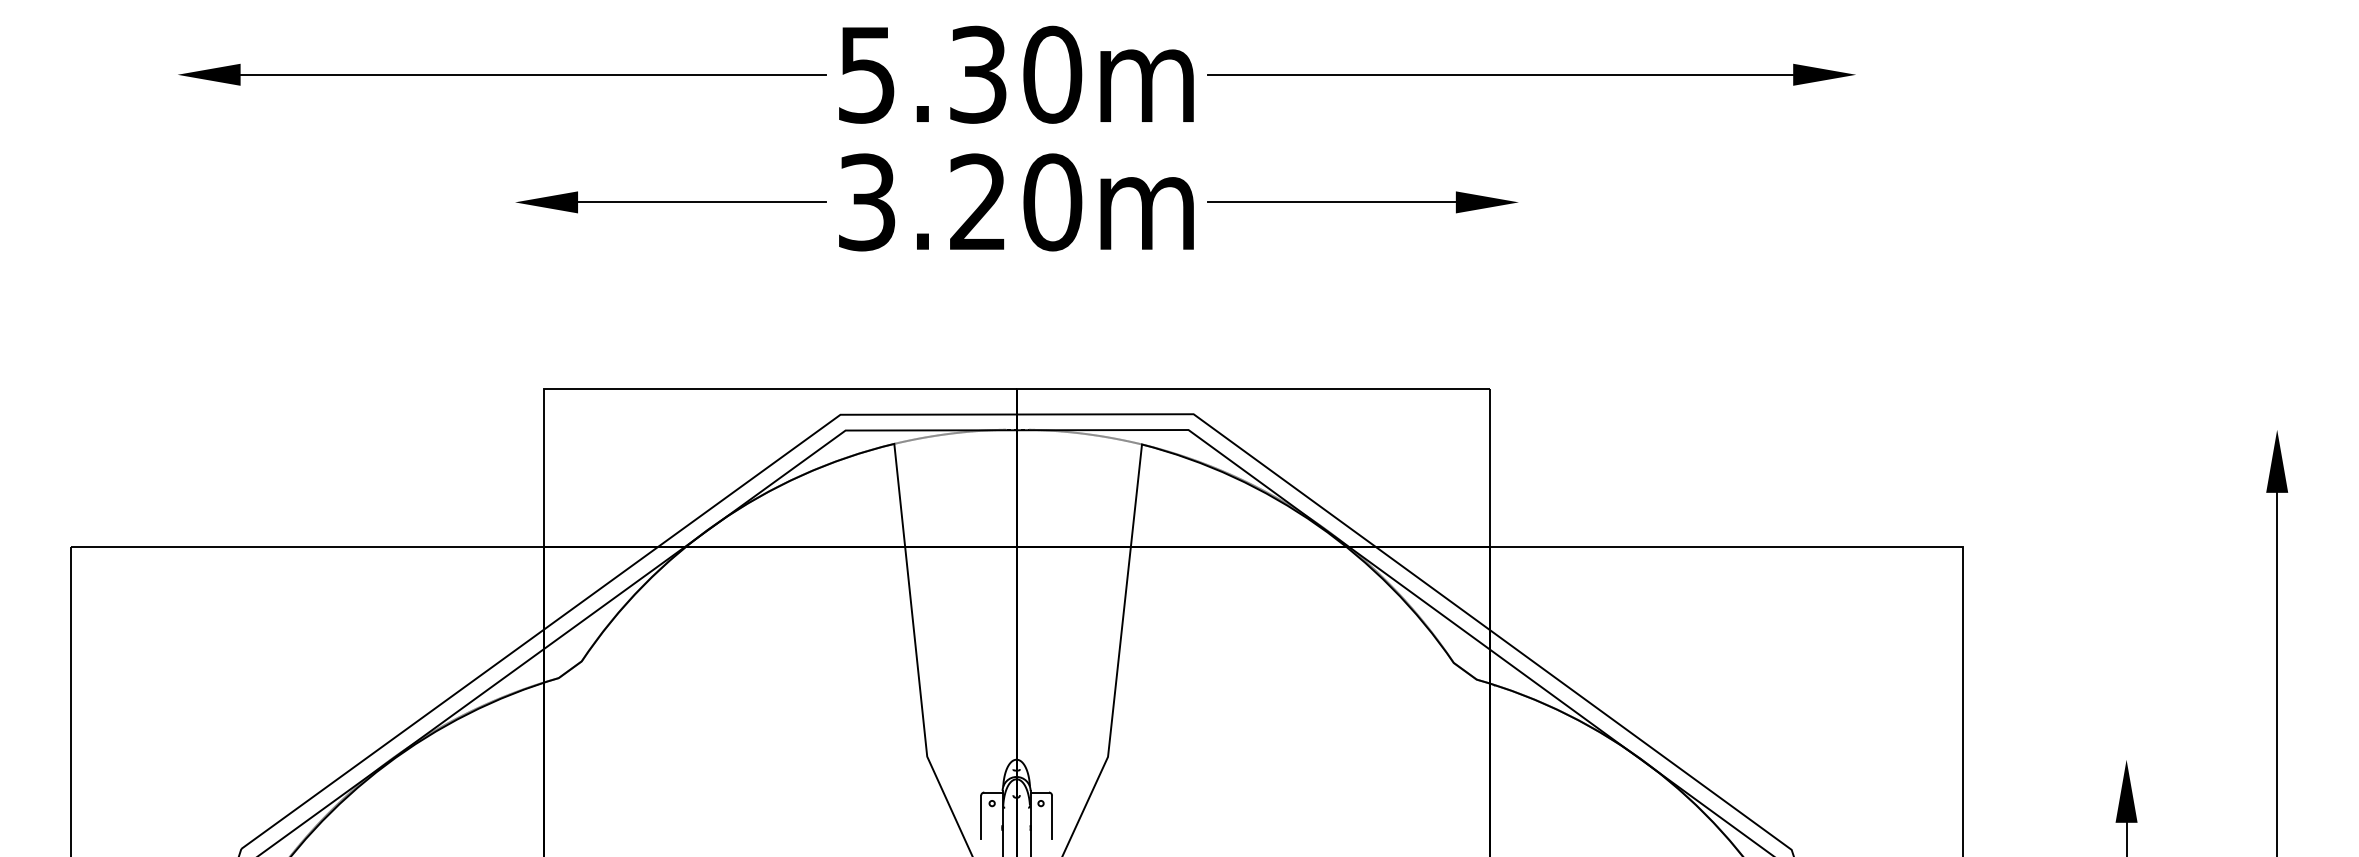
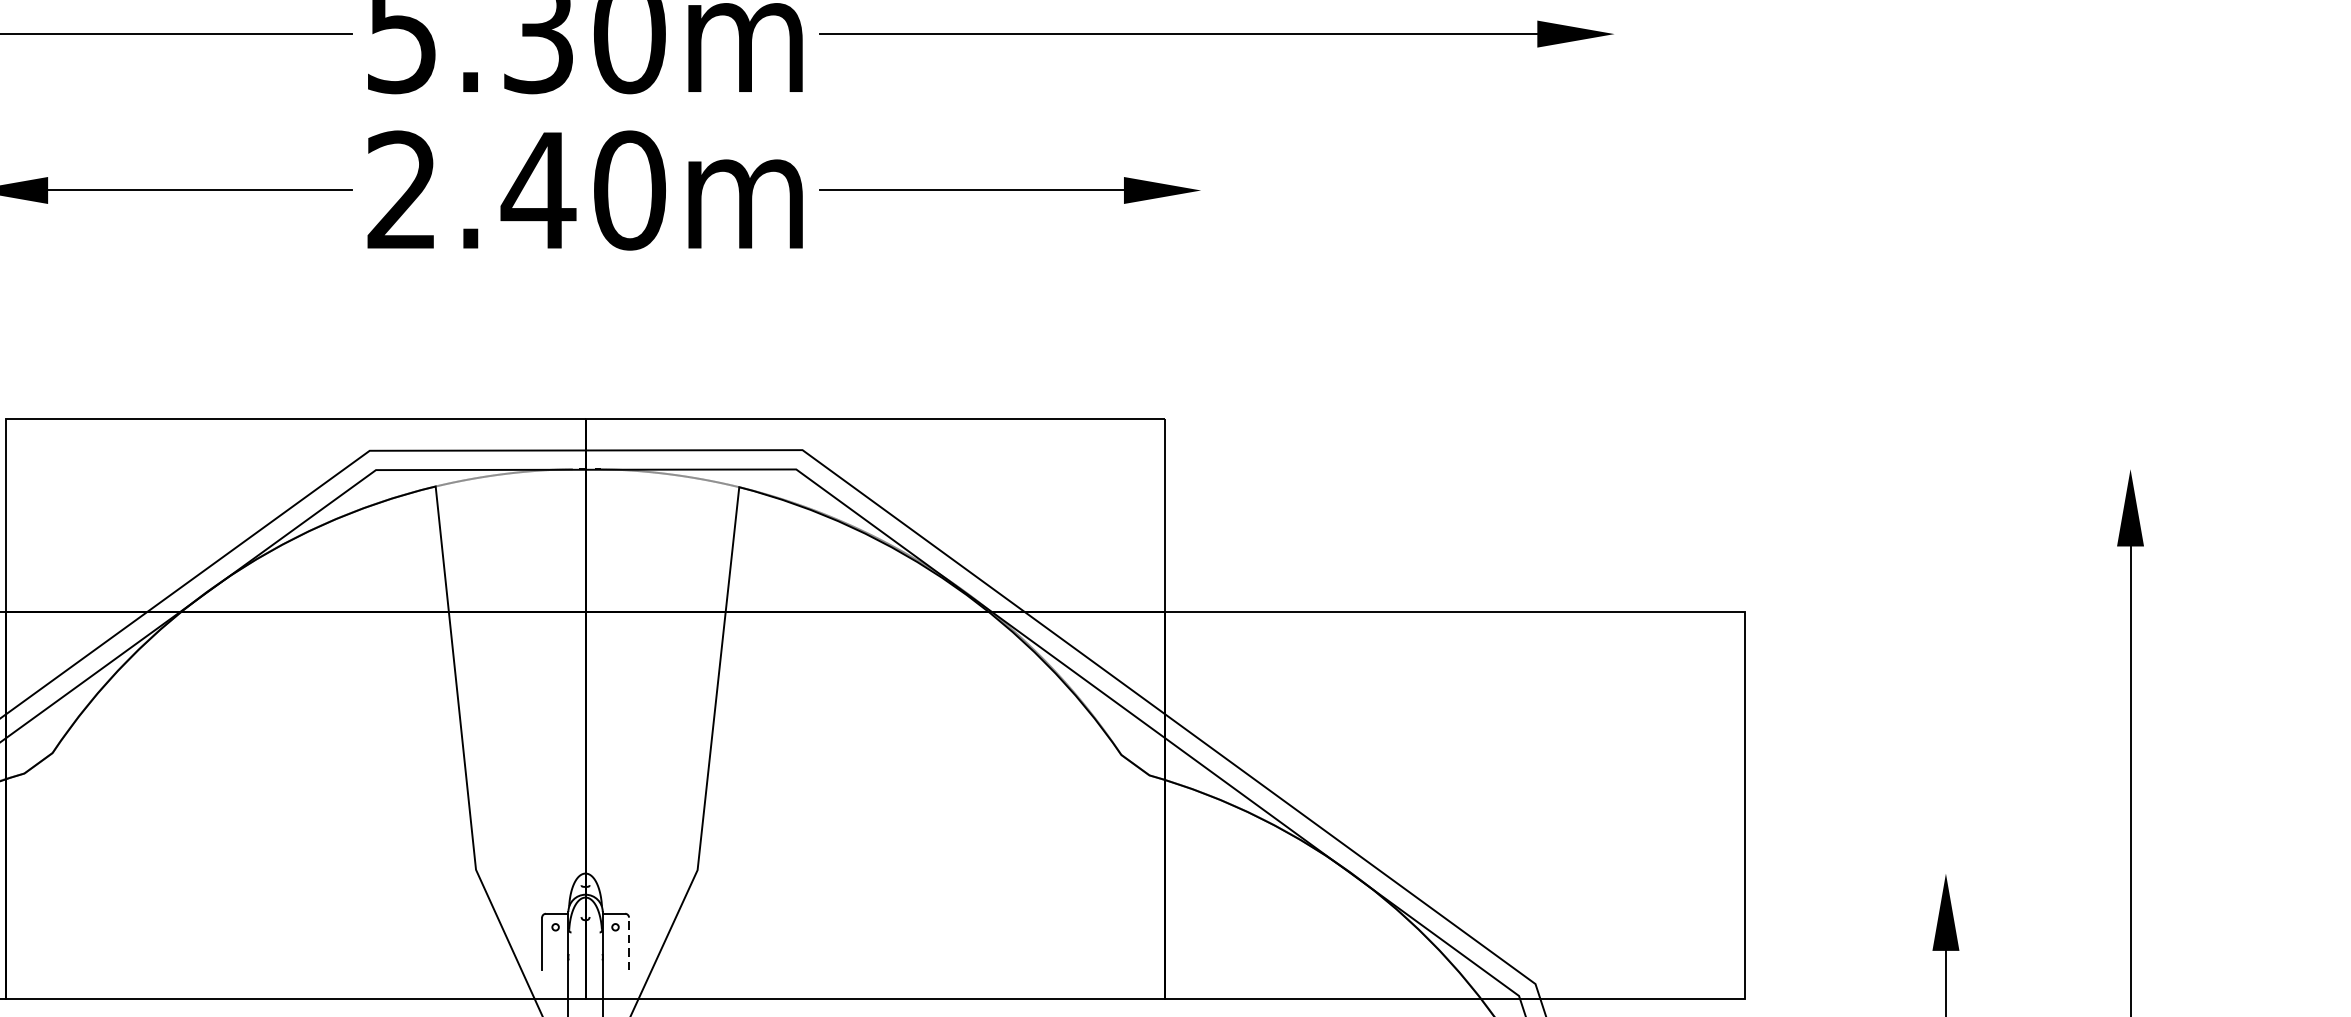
text: (923, 202) -> (471, 190), 3.20m -> 2.40m
line: (1052, 817) -> (629, 944), solid -> dashed

